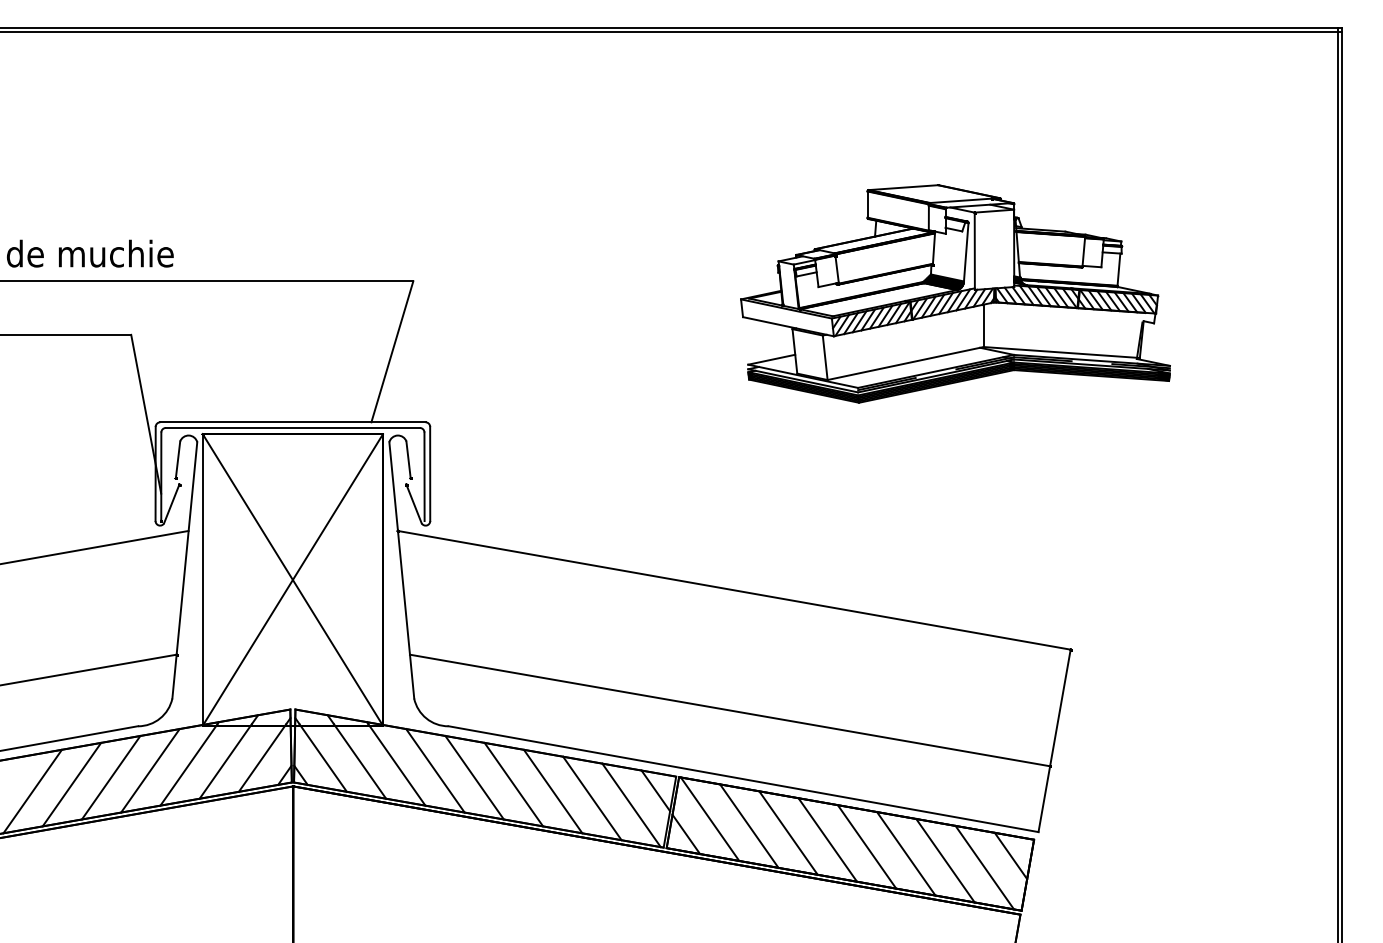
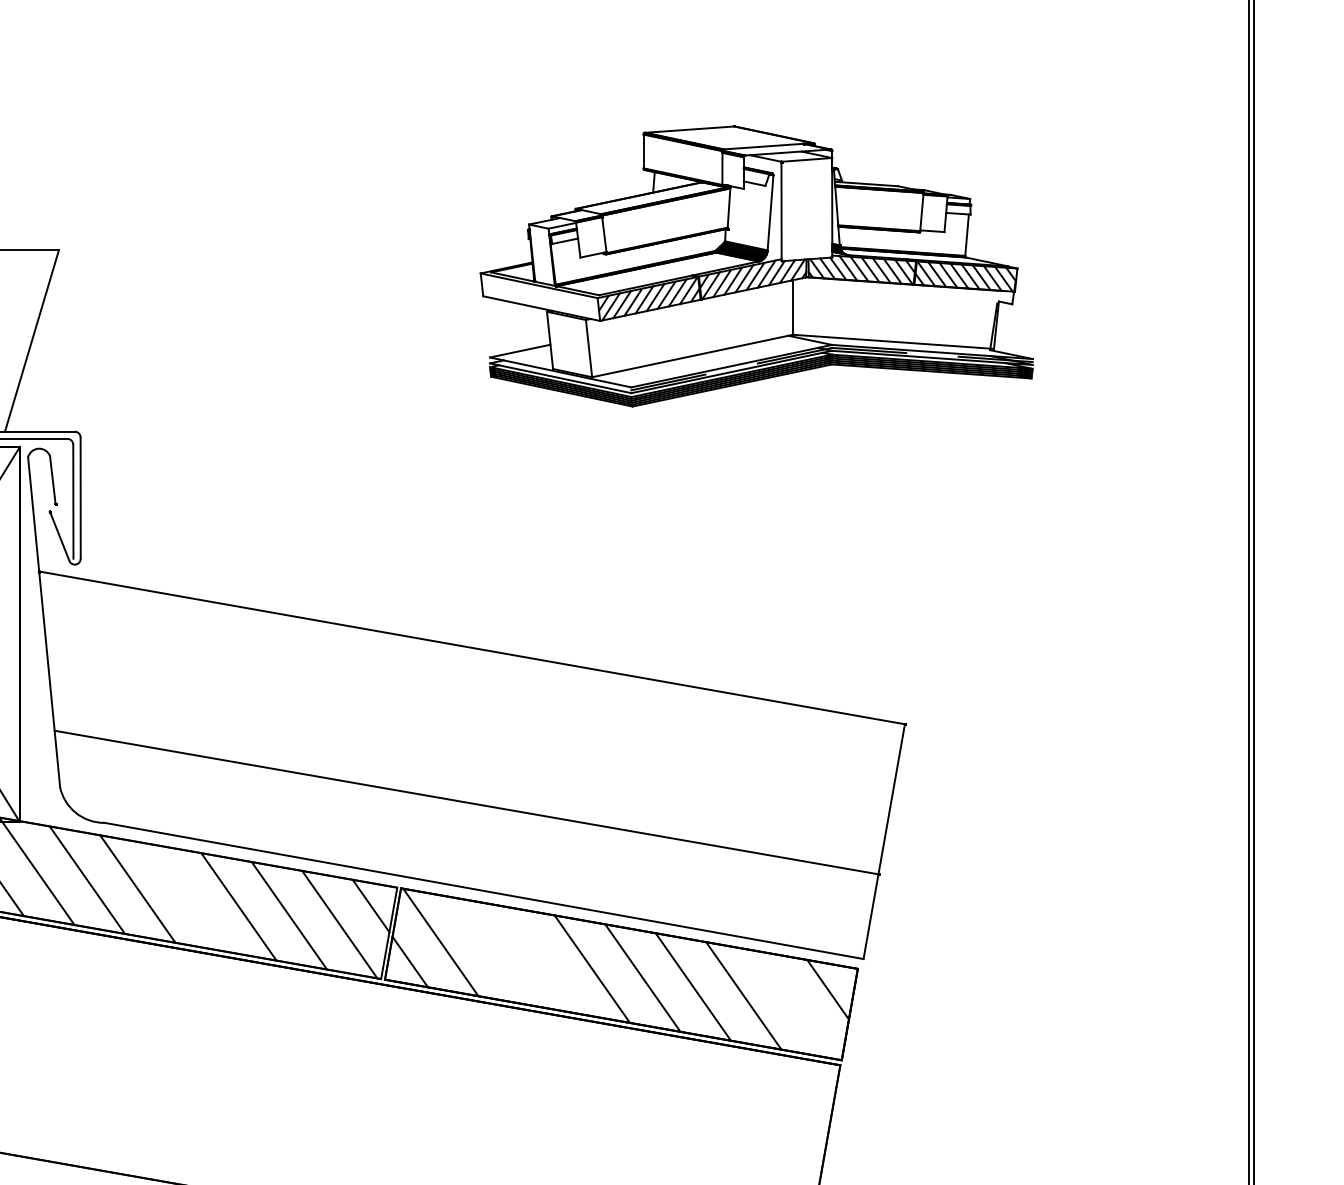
line: (513, 784) -> (187, 897), removed
line: (749, 825) -> (491, 950), removed
line: (788, 832) -> (541, 959), removed
line: (984, 867) -> (794, 1004), removed

